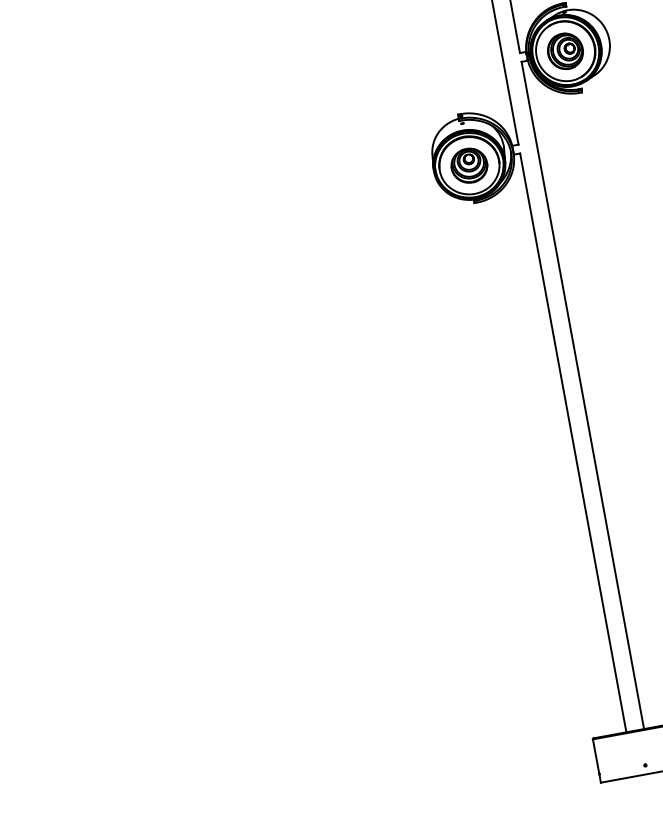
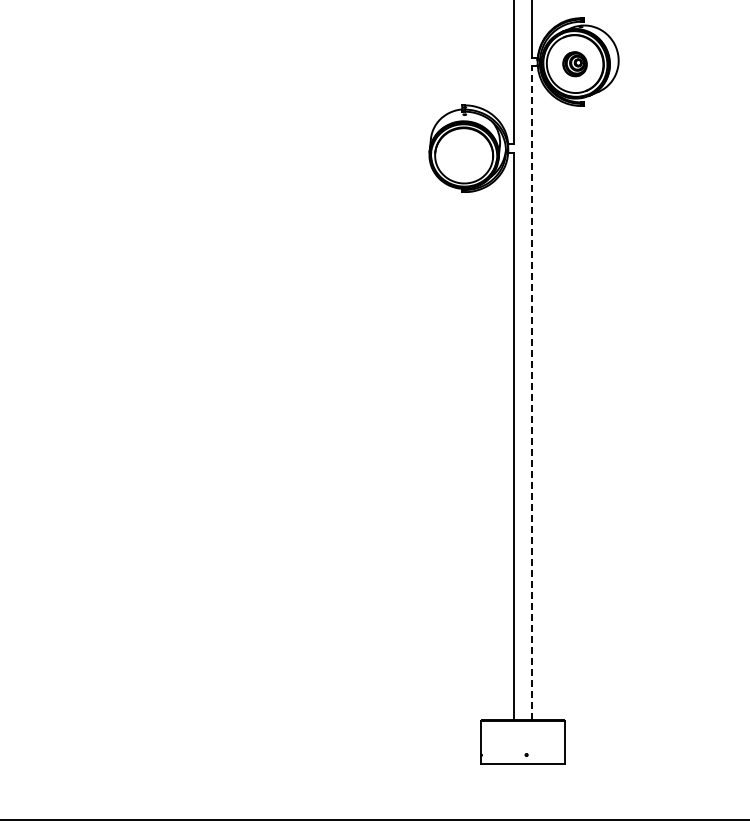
part: (564, 51) -> (574, 64), size x0.7
part: (468, 165) -> (463, 155), removed
line: (582, 395) -> (531, 393), solid -> dashed

